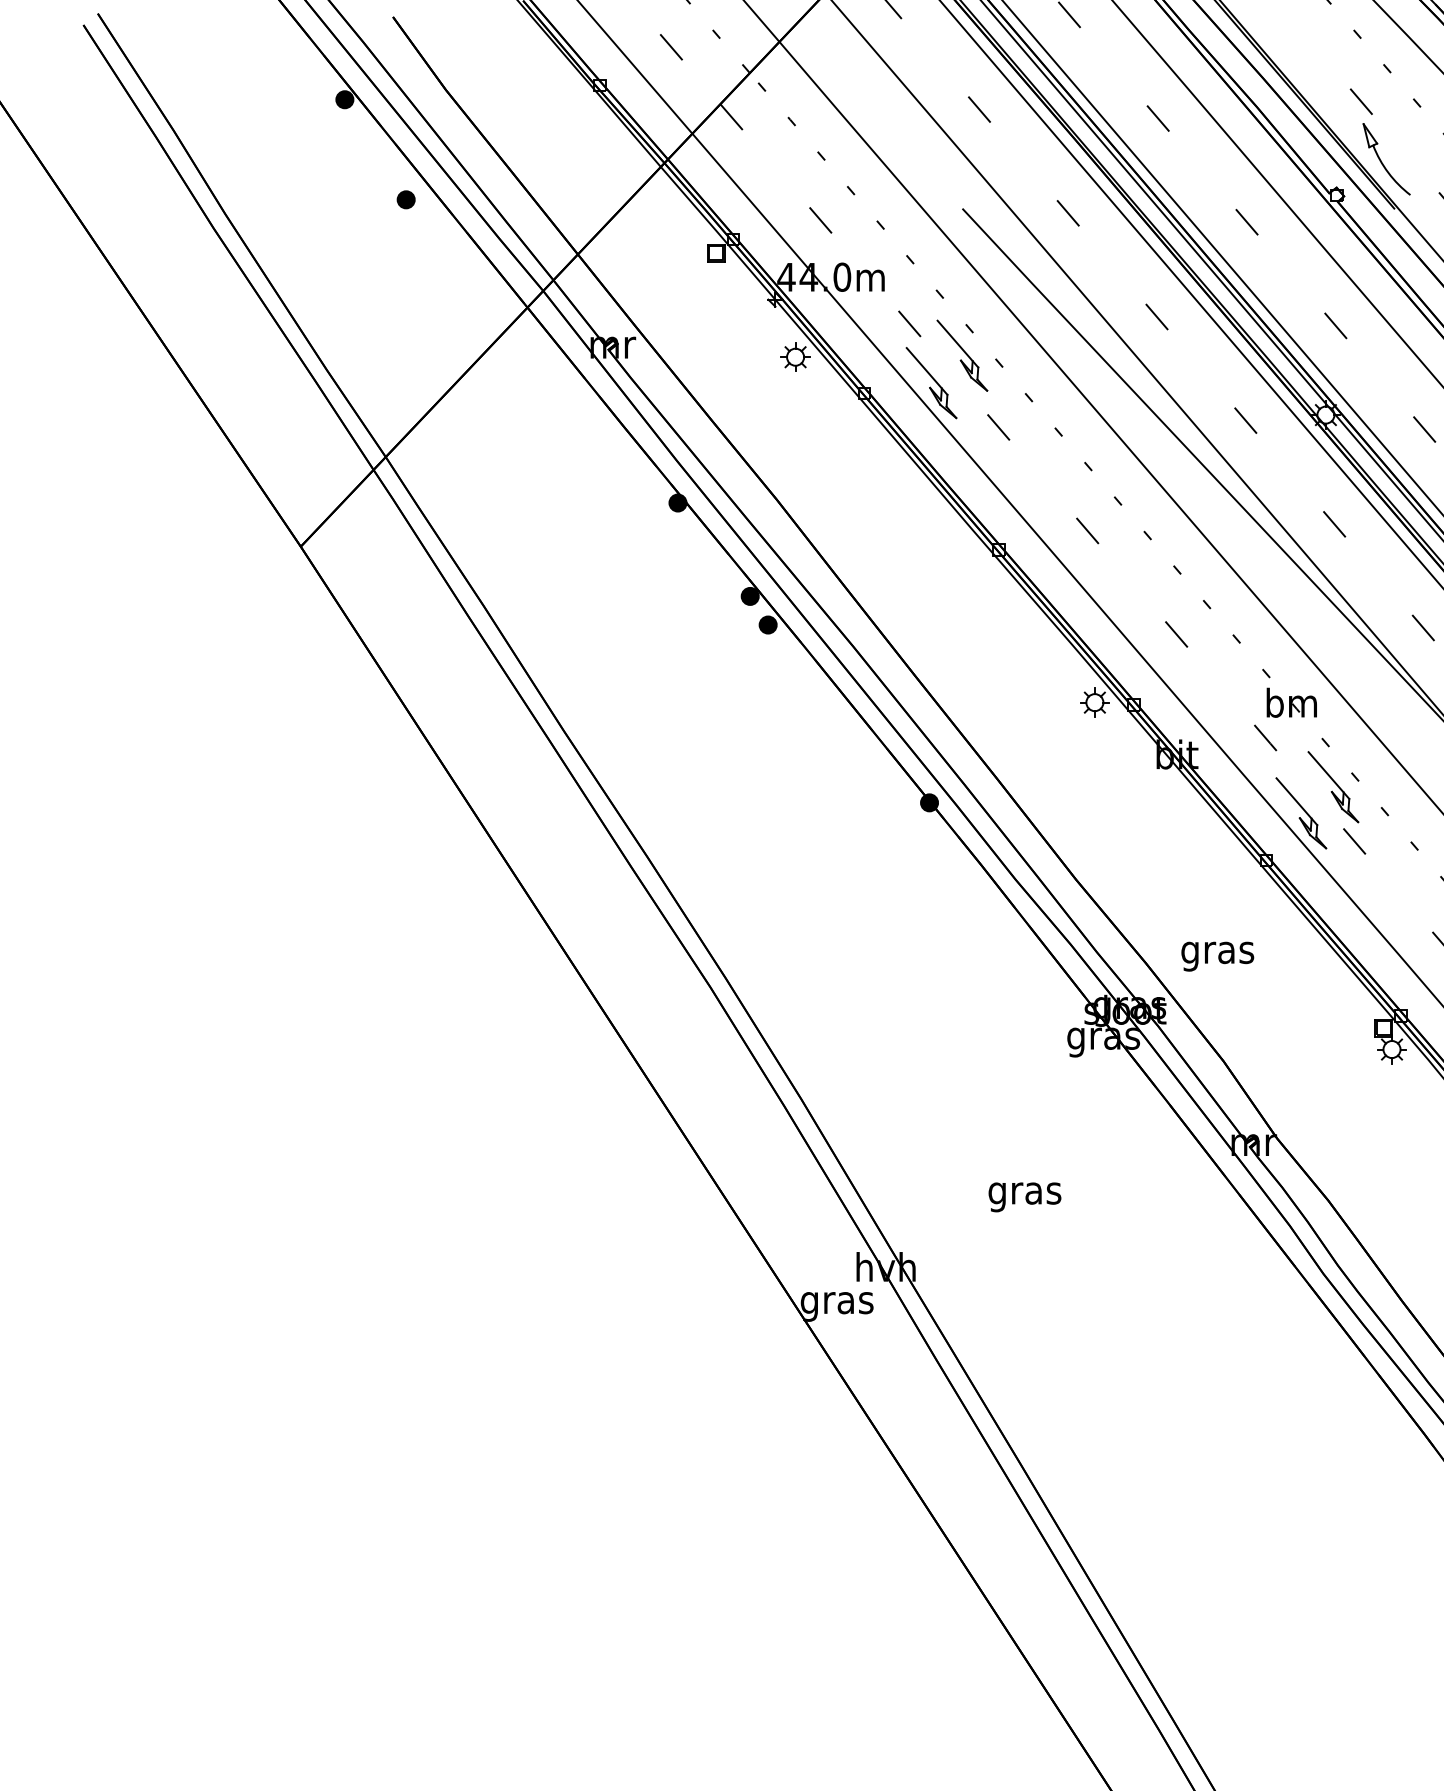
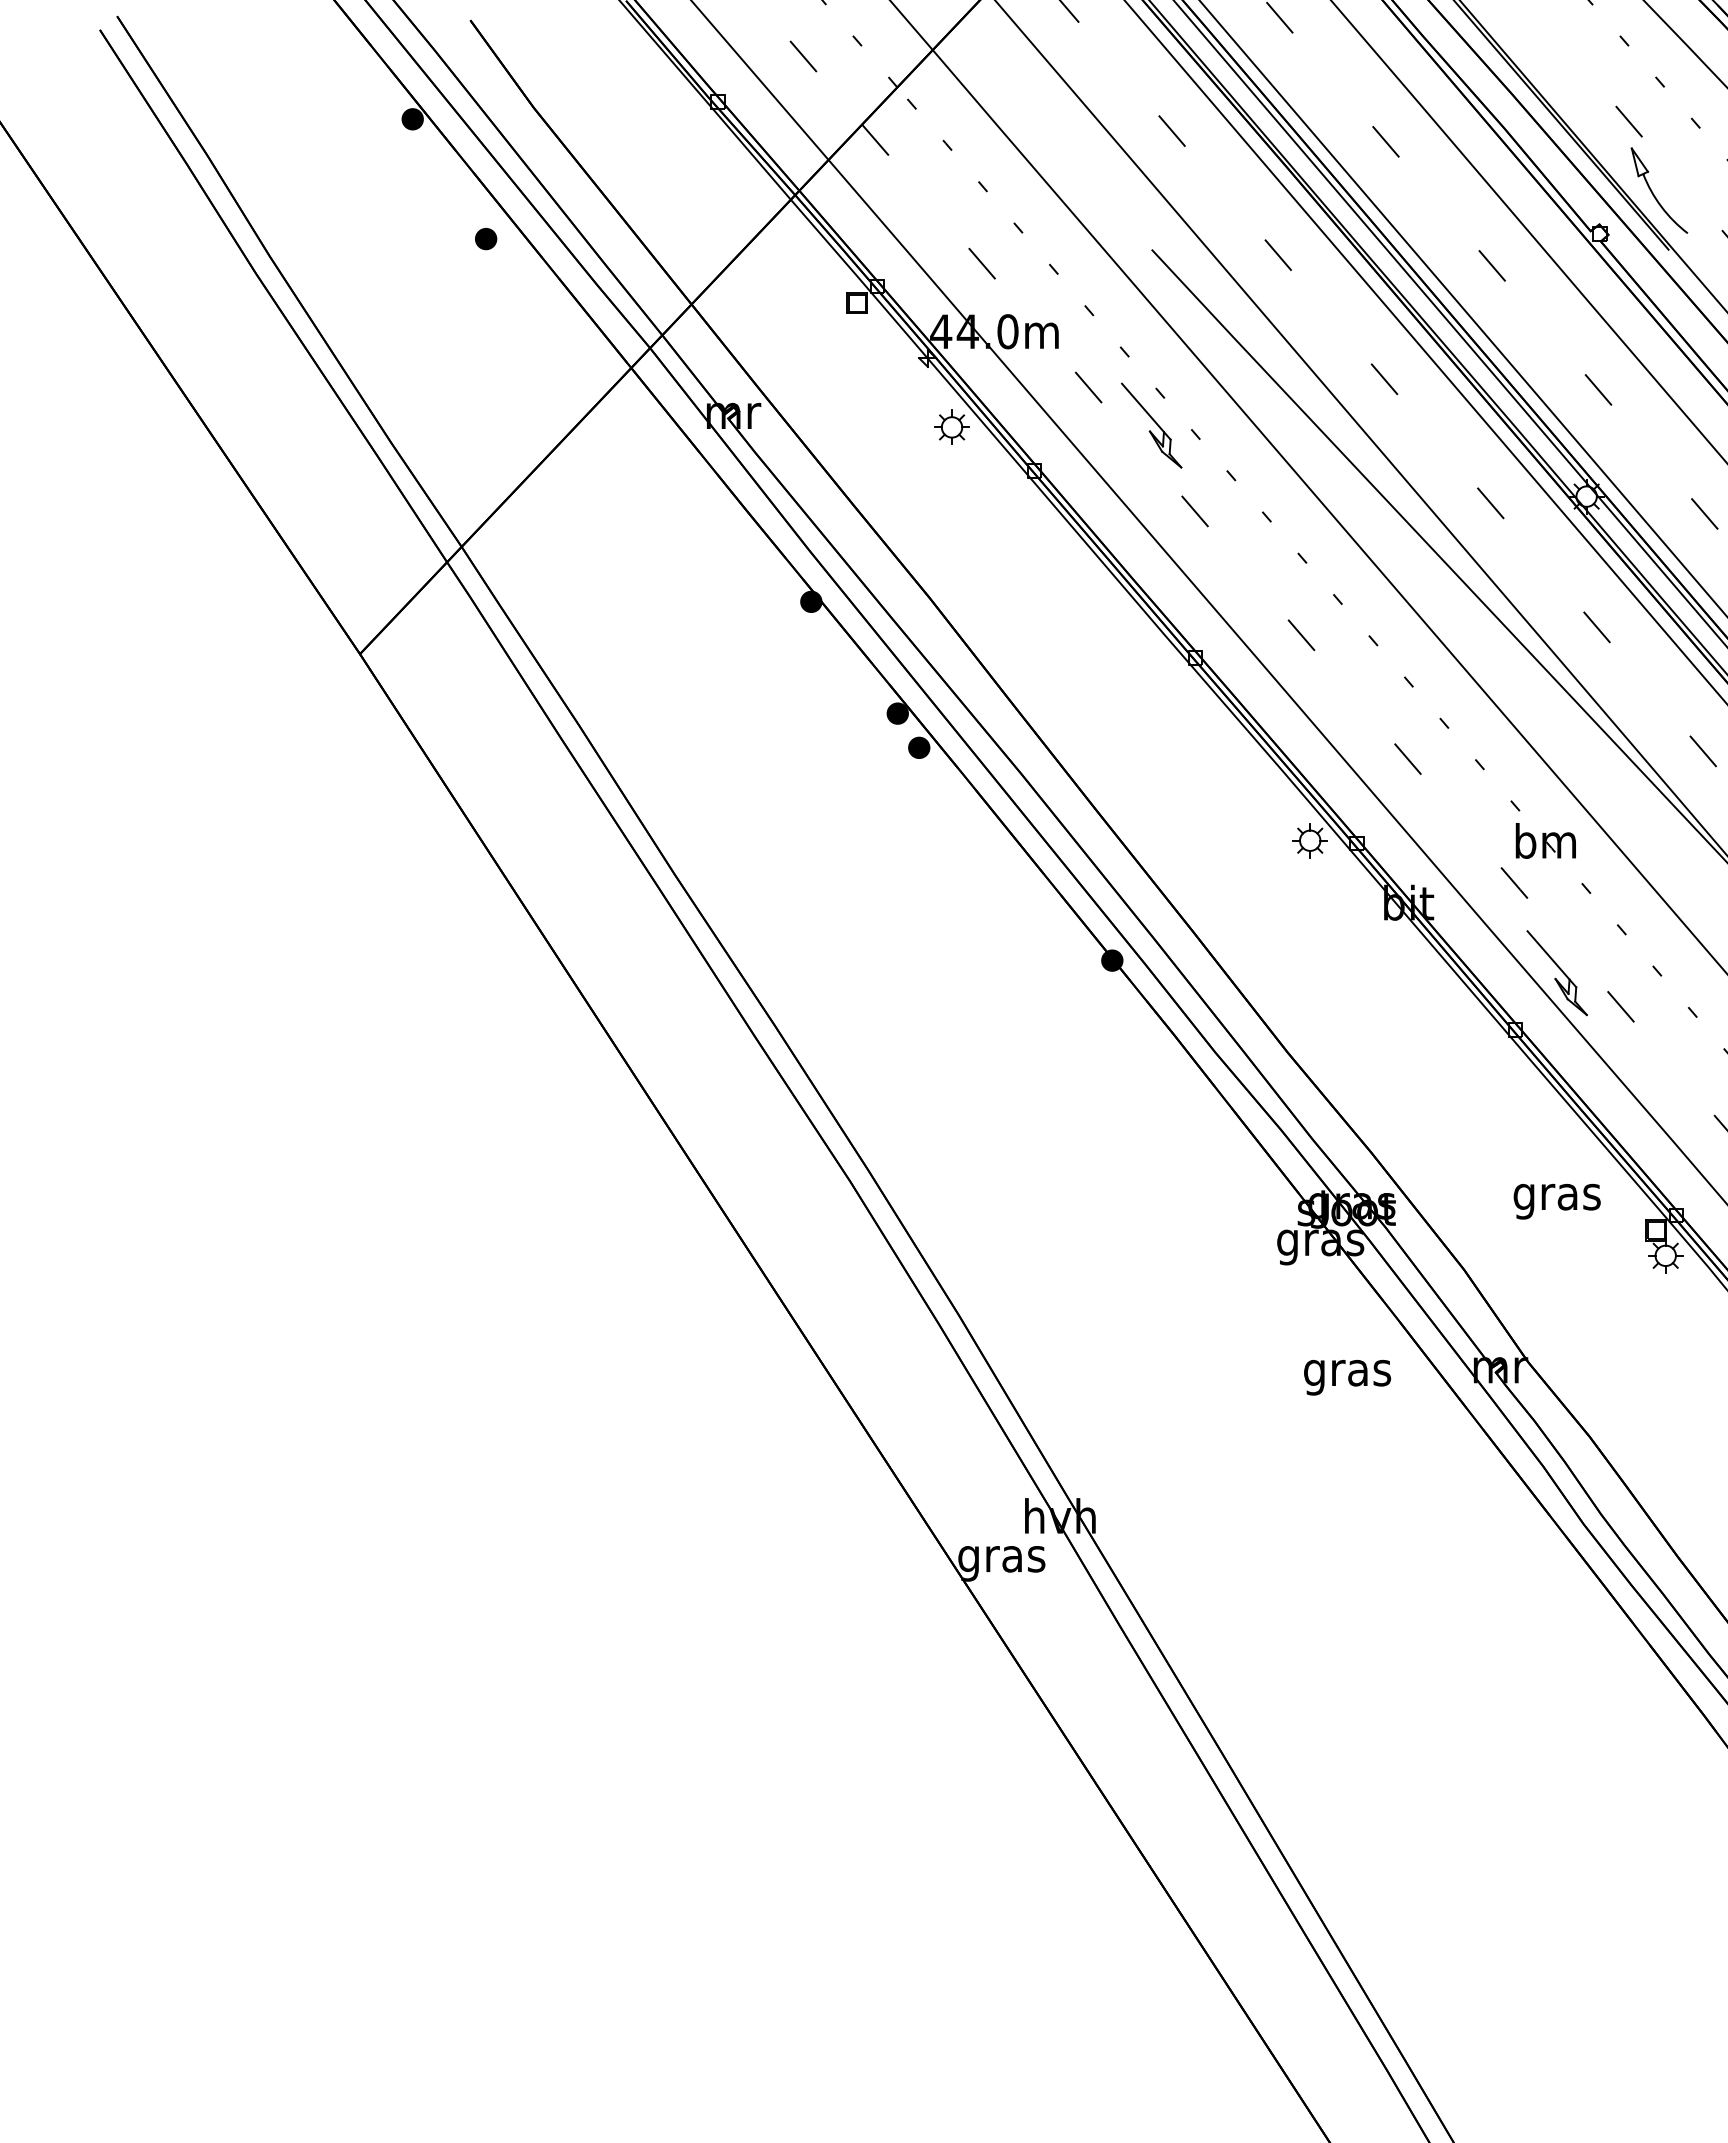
part: (931, 383) -> (1114, 458), removed
part: (1333, 786) -> (1595, 941), removed
text: (1217, 956) -> (1556, 1201), moved
text: (1024, 1197) -> (1347, 1377), moved

